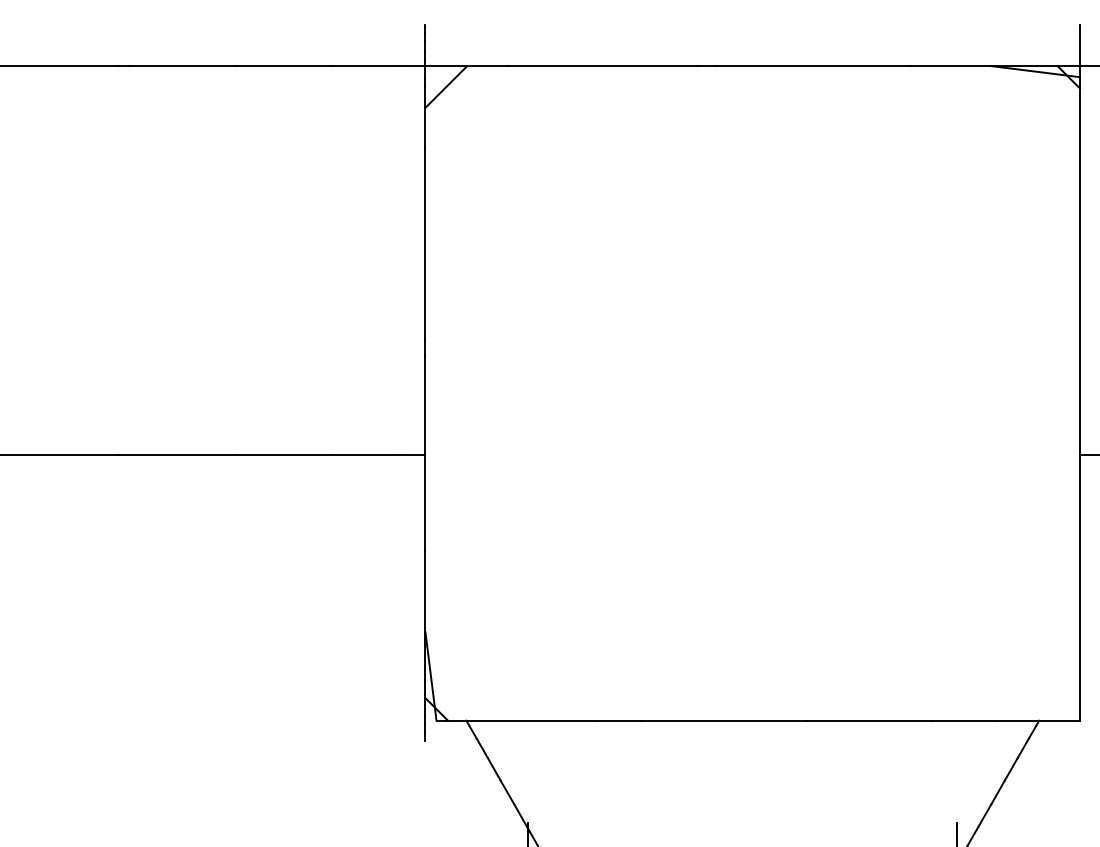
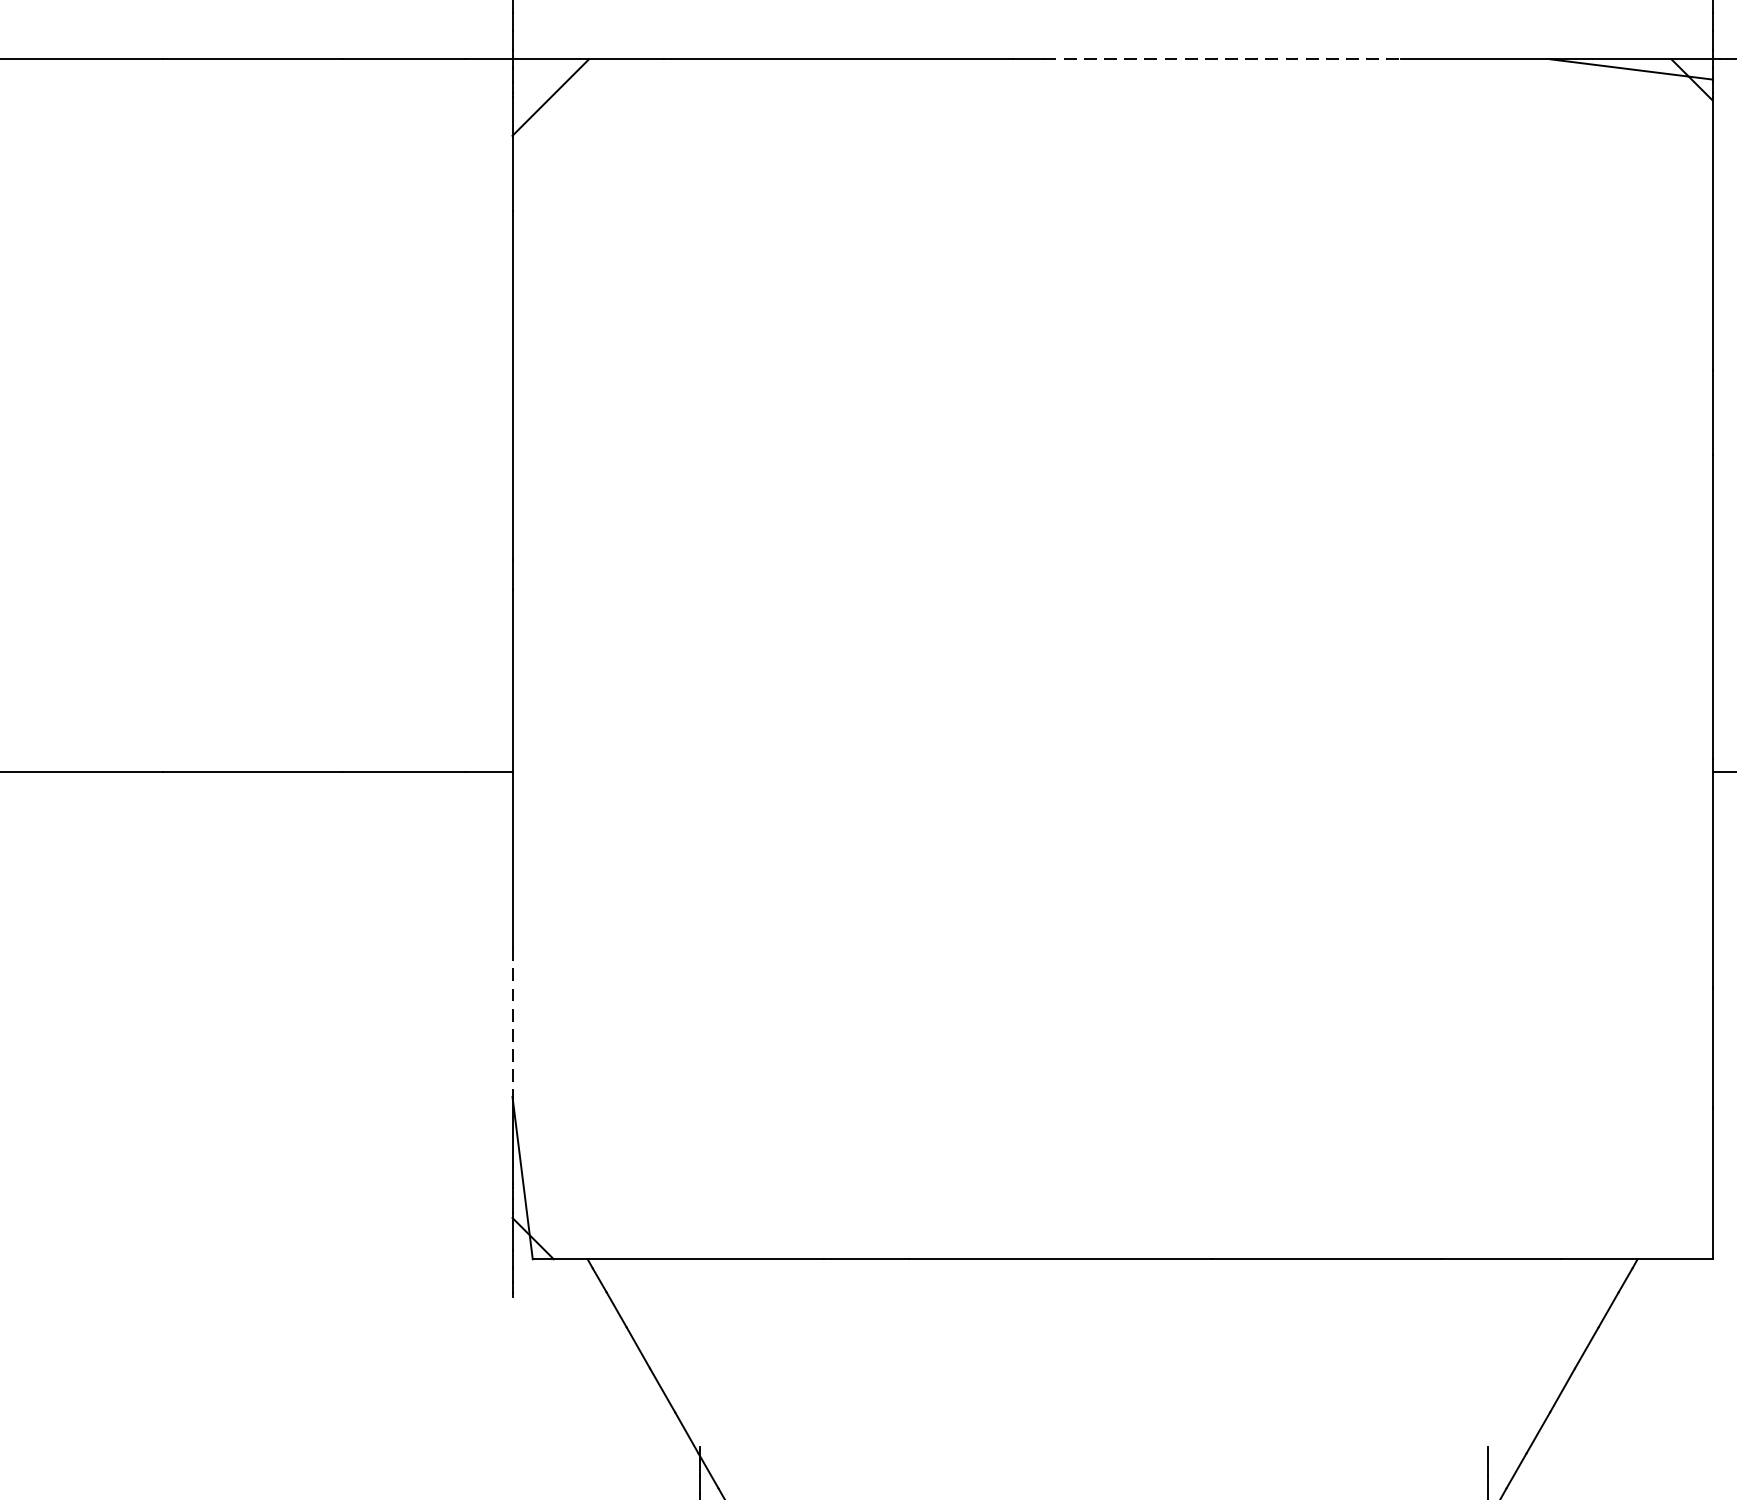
line: (812, 66) -> (1222, 59), solid -> dashed
line: (425, 591) -> (512, 1022), solid -> dashed

